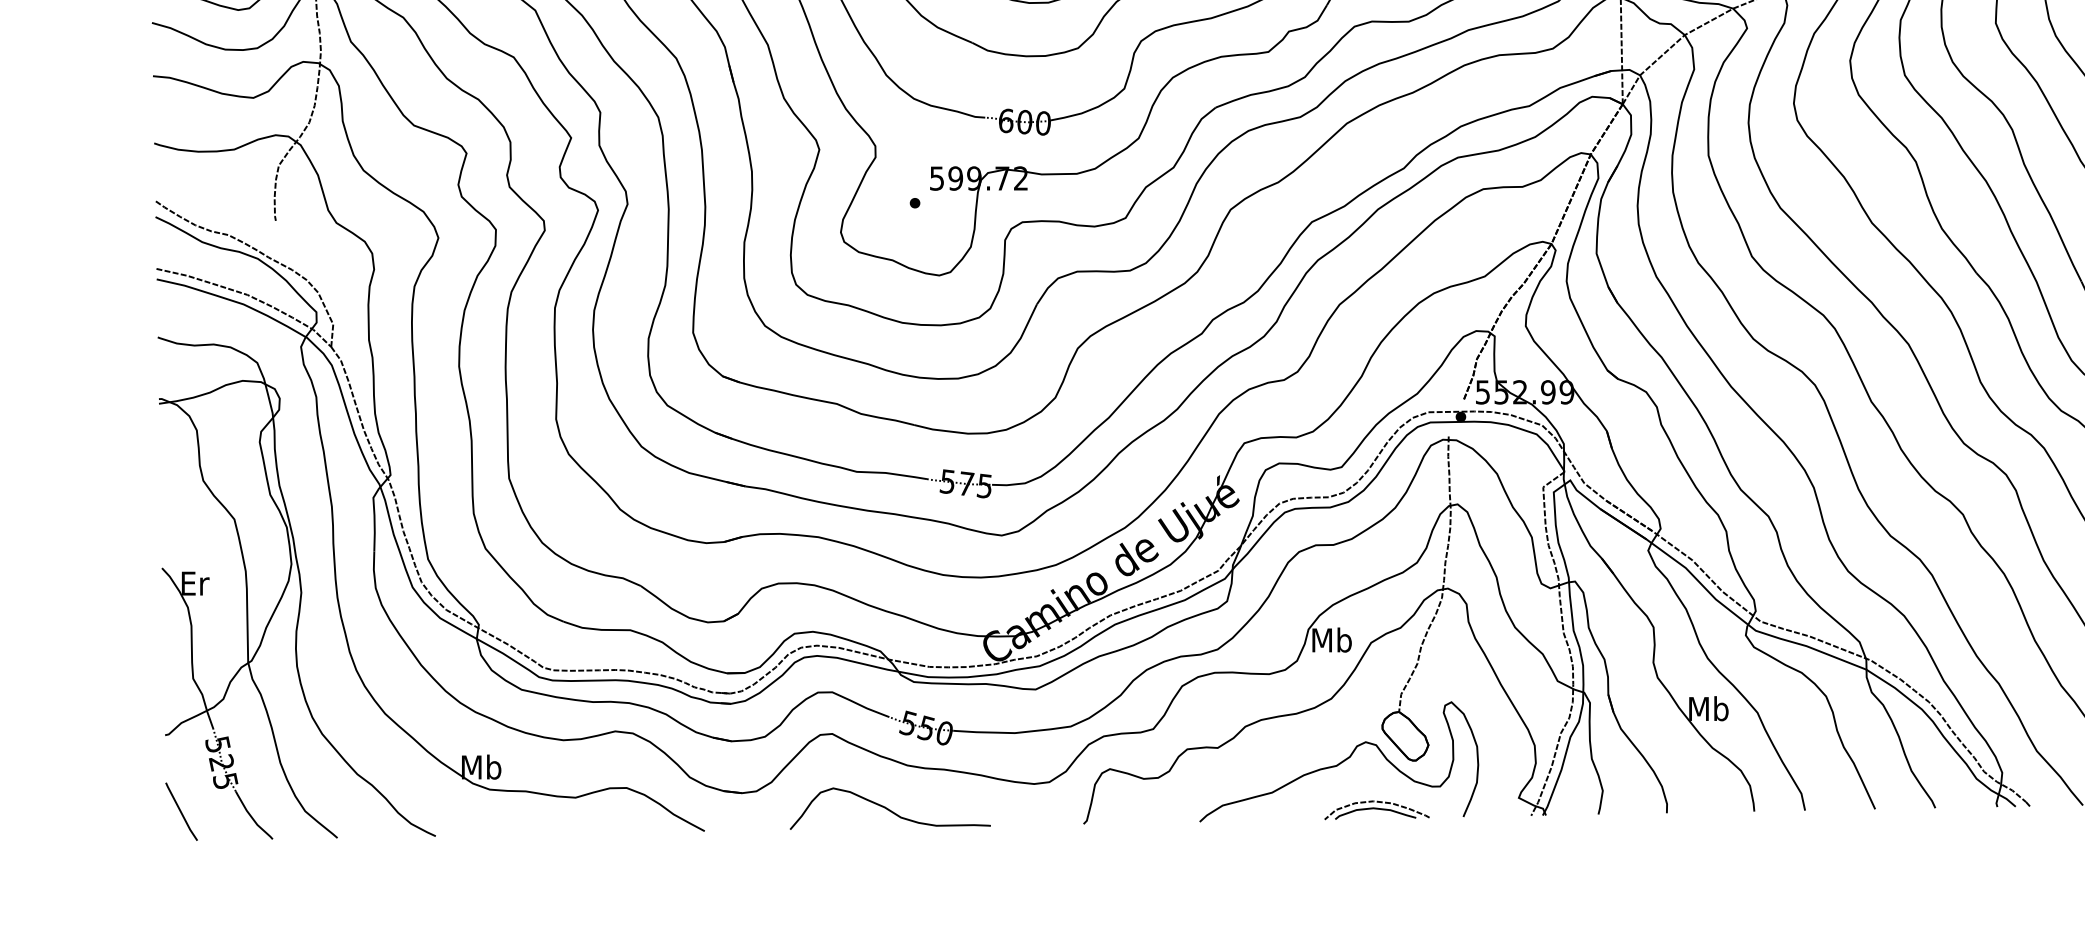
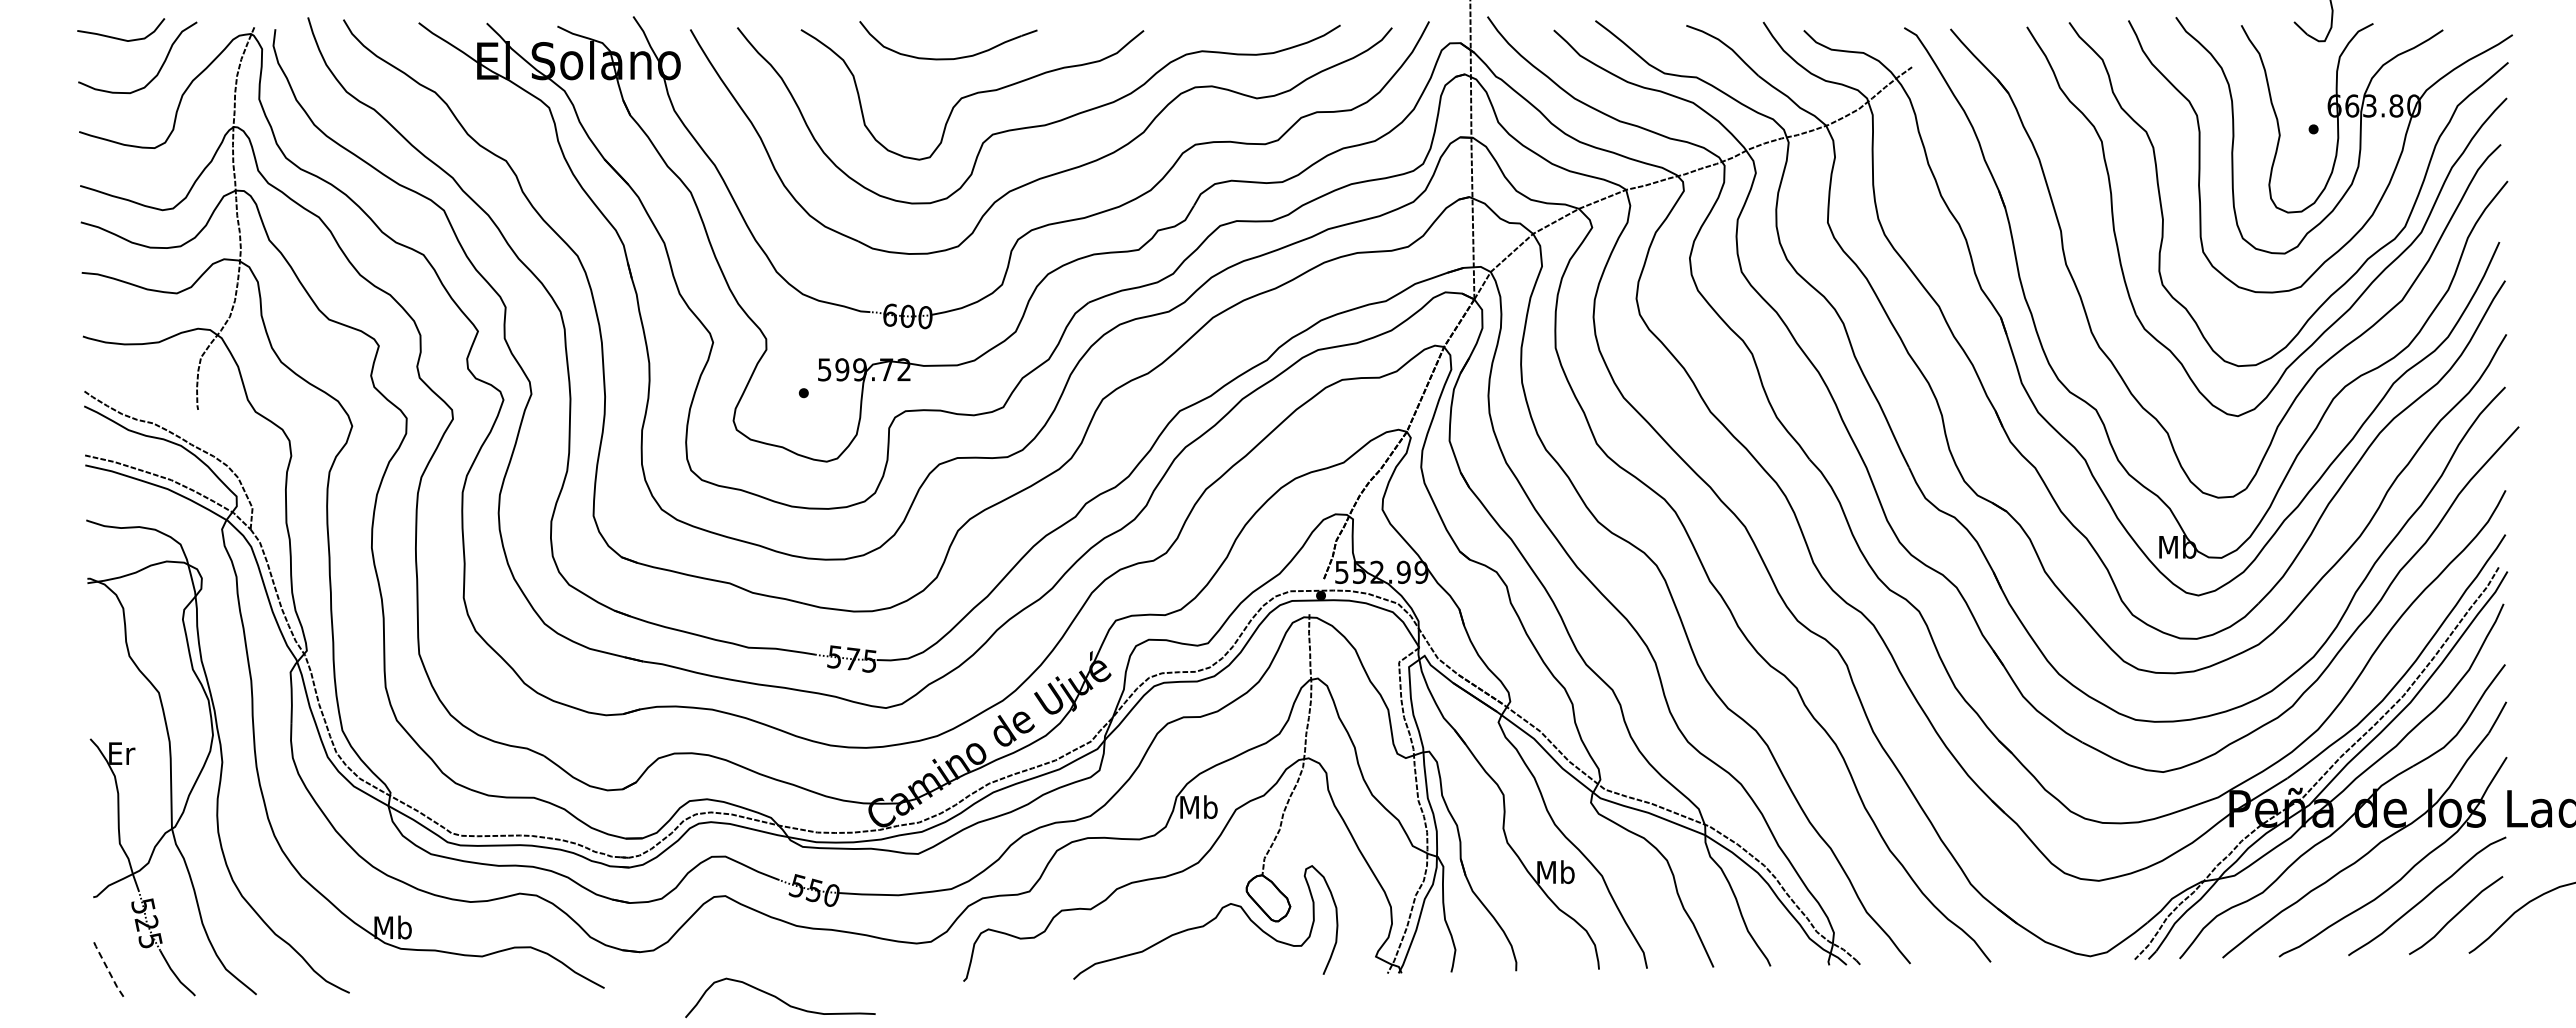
curve: (890, 809) -> (780, 998), moved
part: (1376, 810) -> (1241, 968), removed
line: (181, 812) -> (108, 970), solid -> dashed

